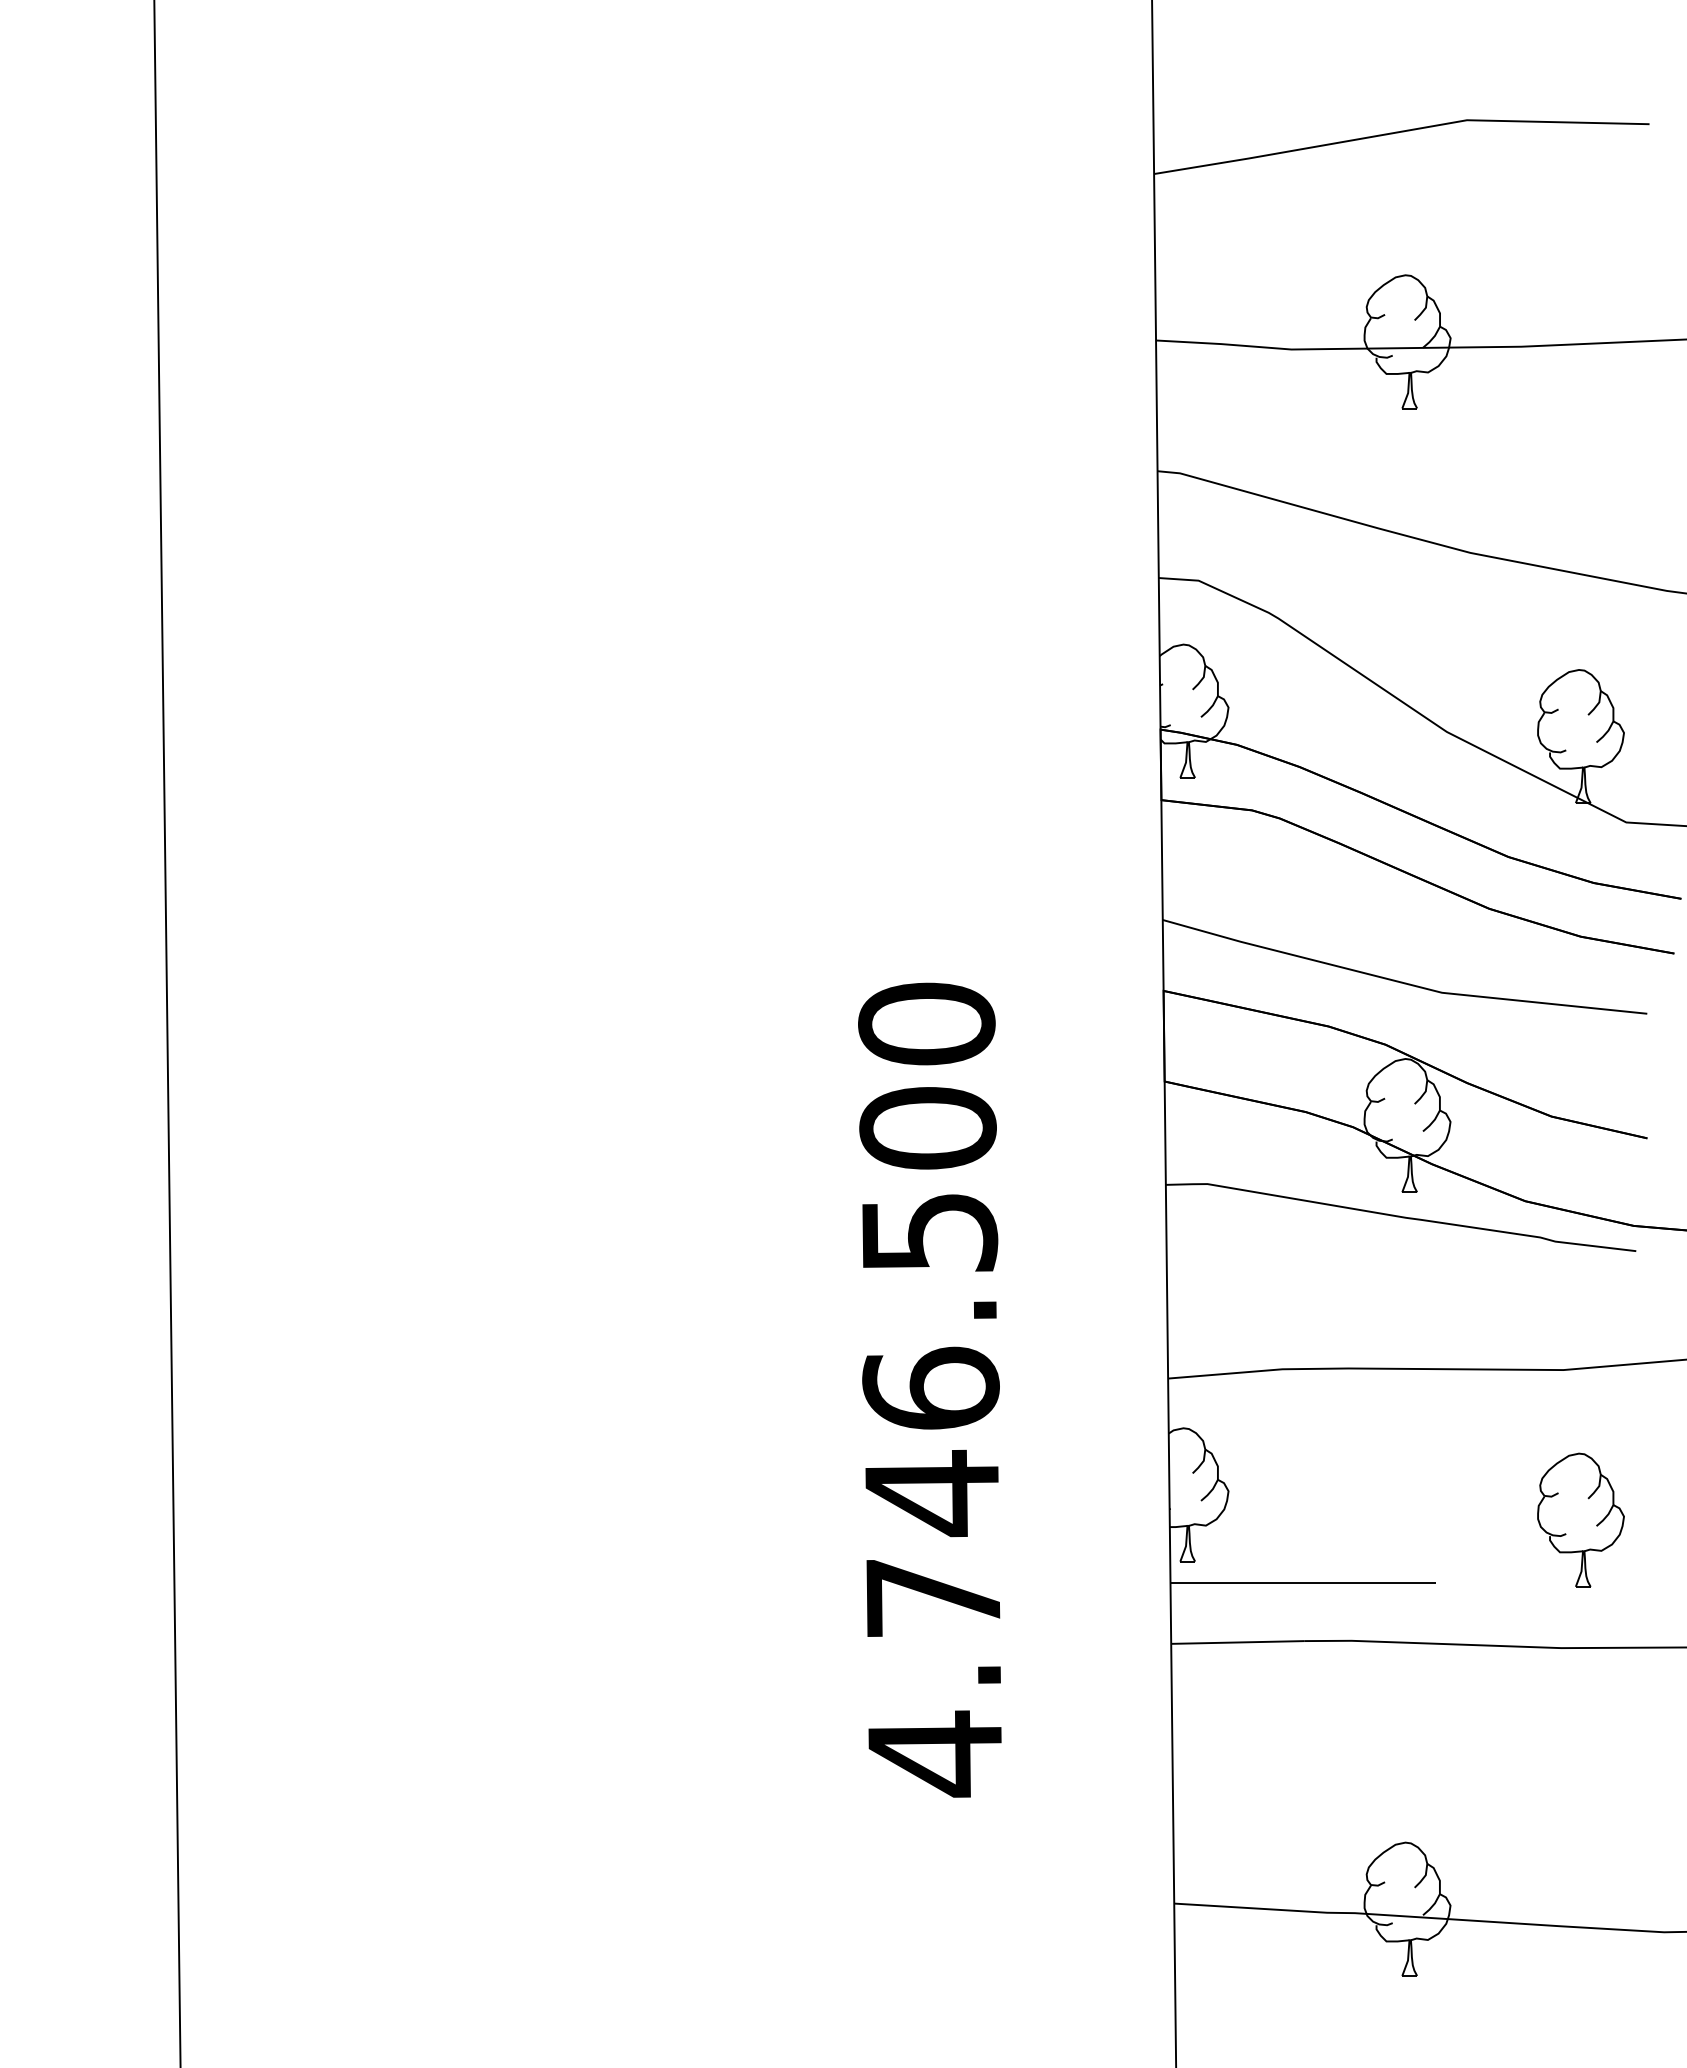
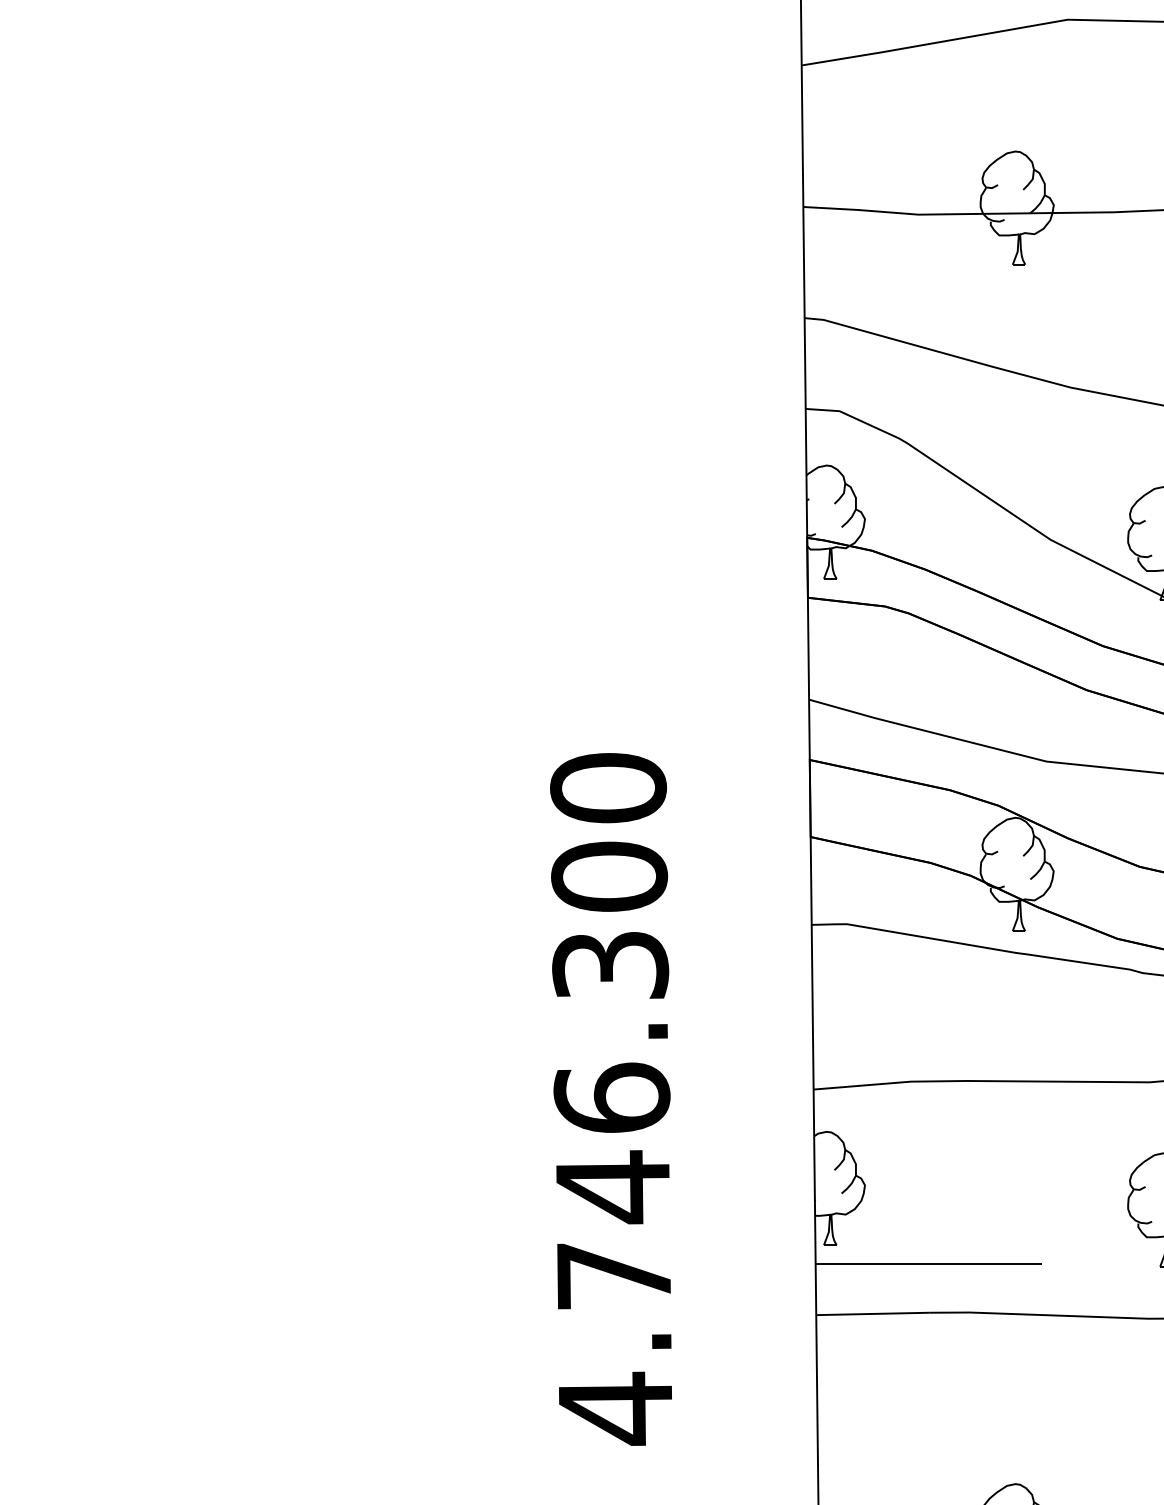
text: (928, 1232) -> (609, 965), 4.746.500 -> 4.746.300

